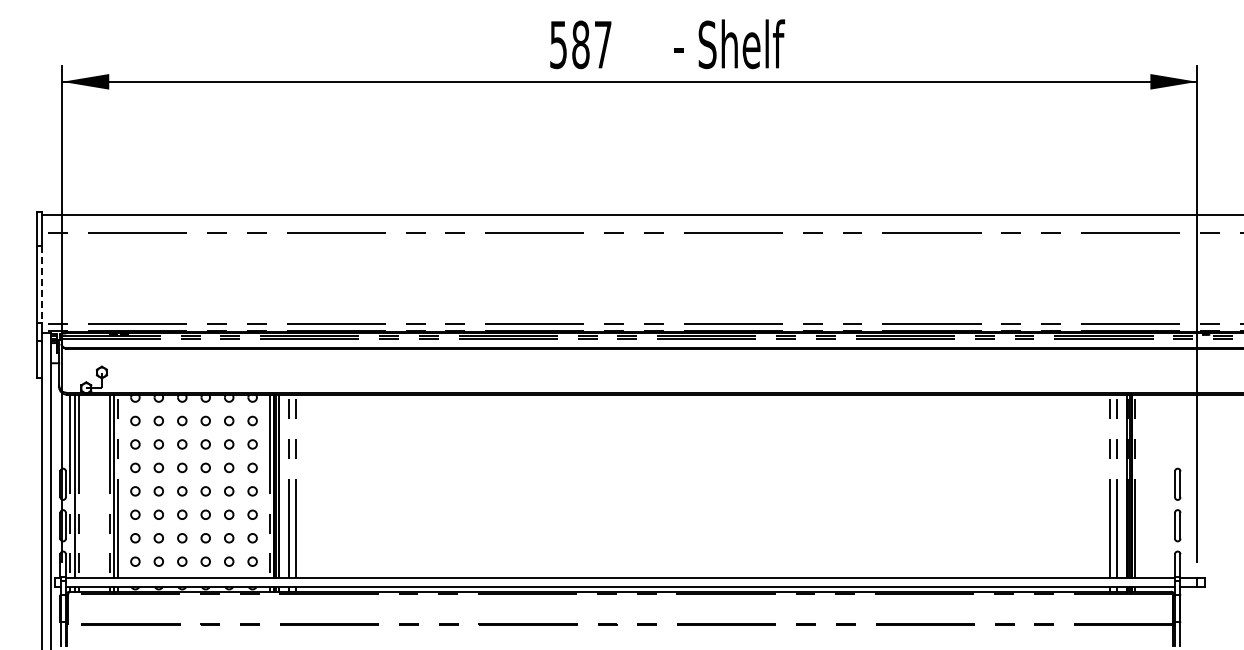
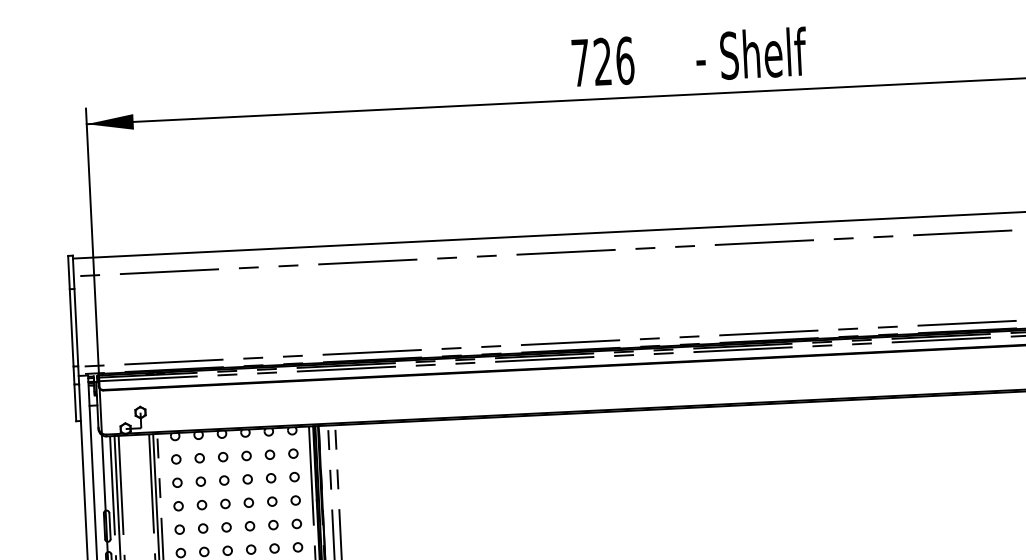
text: (581, 44) -> (603, 61), 587 -> 726
line: (42, 284) -> (76, 327), dashed -> solid

